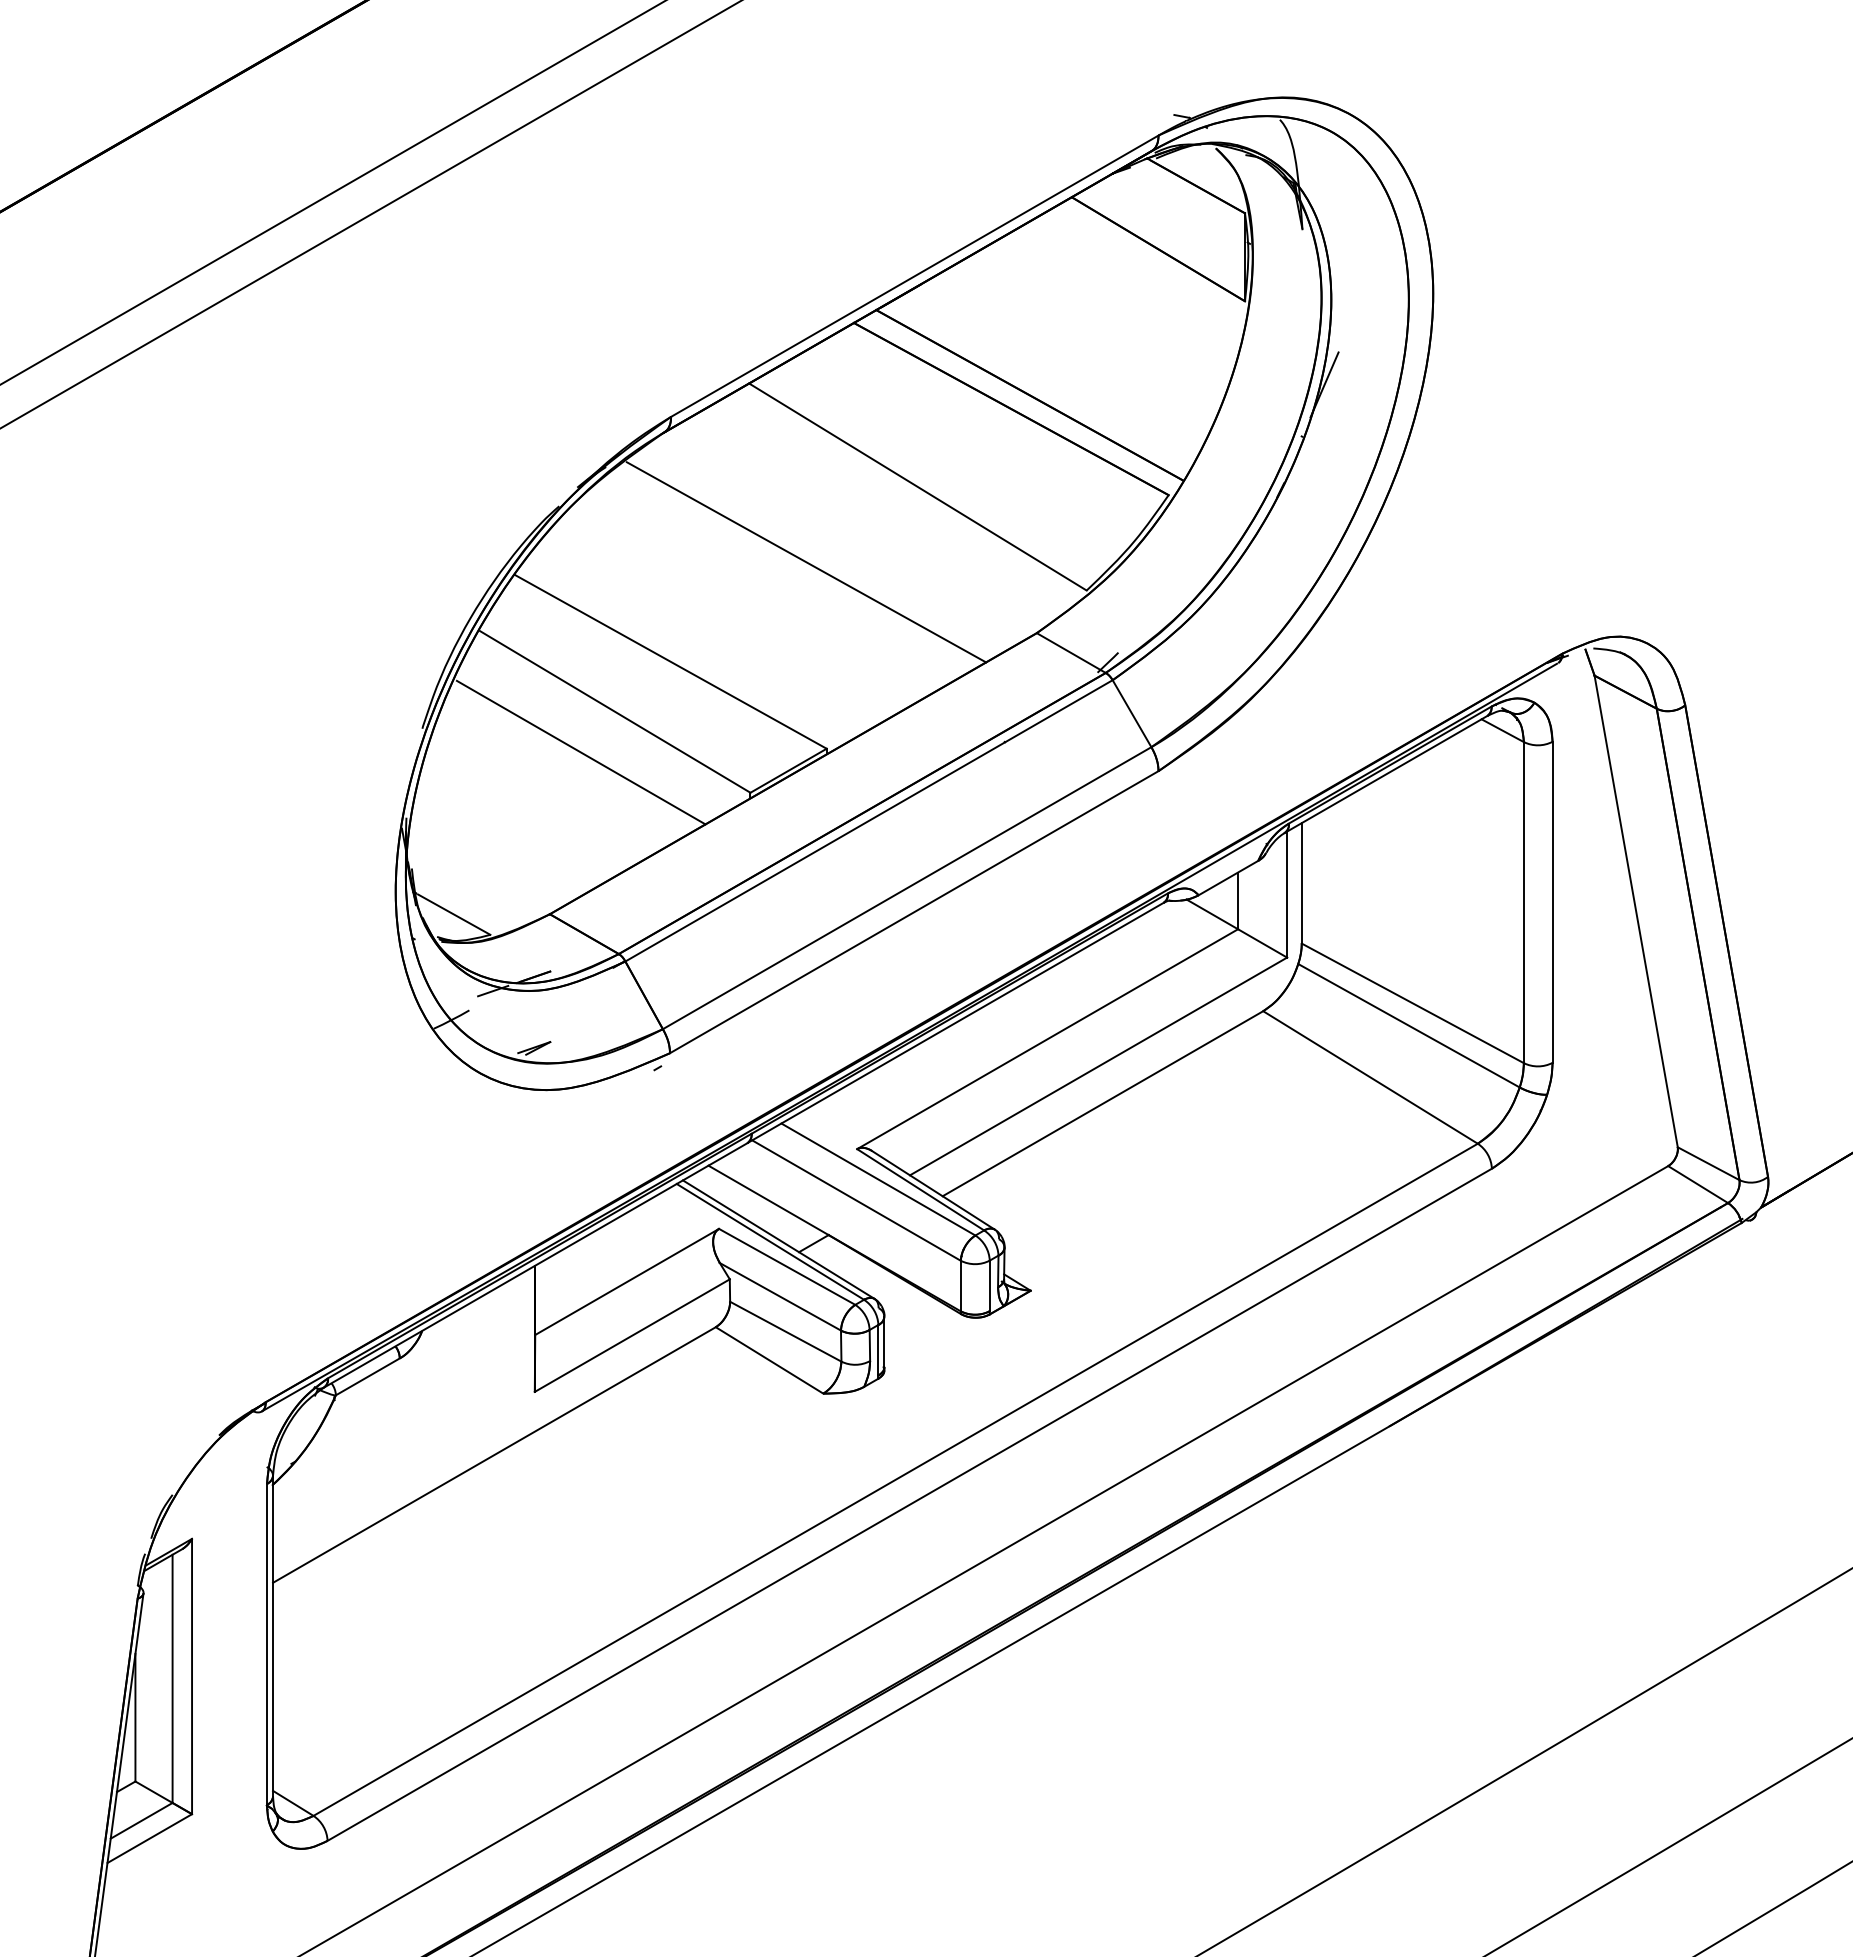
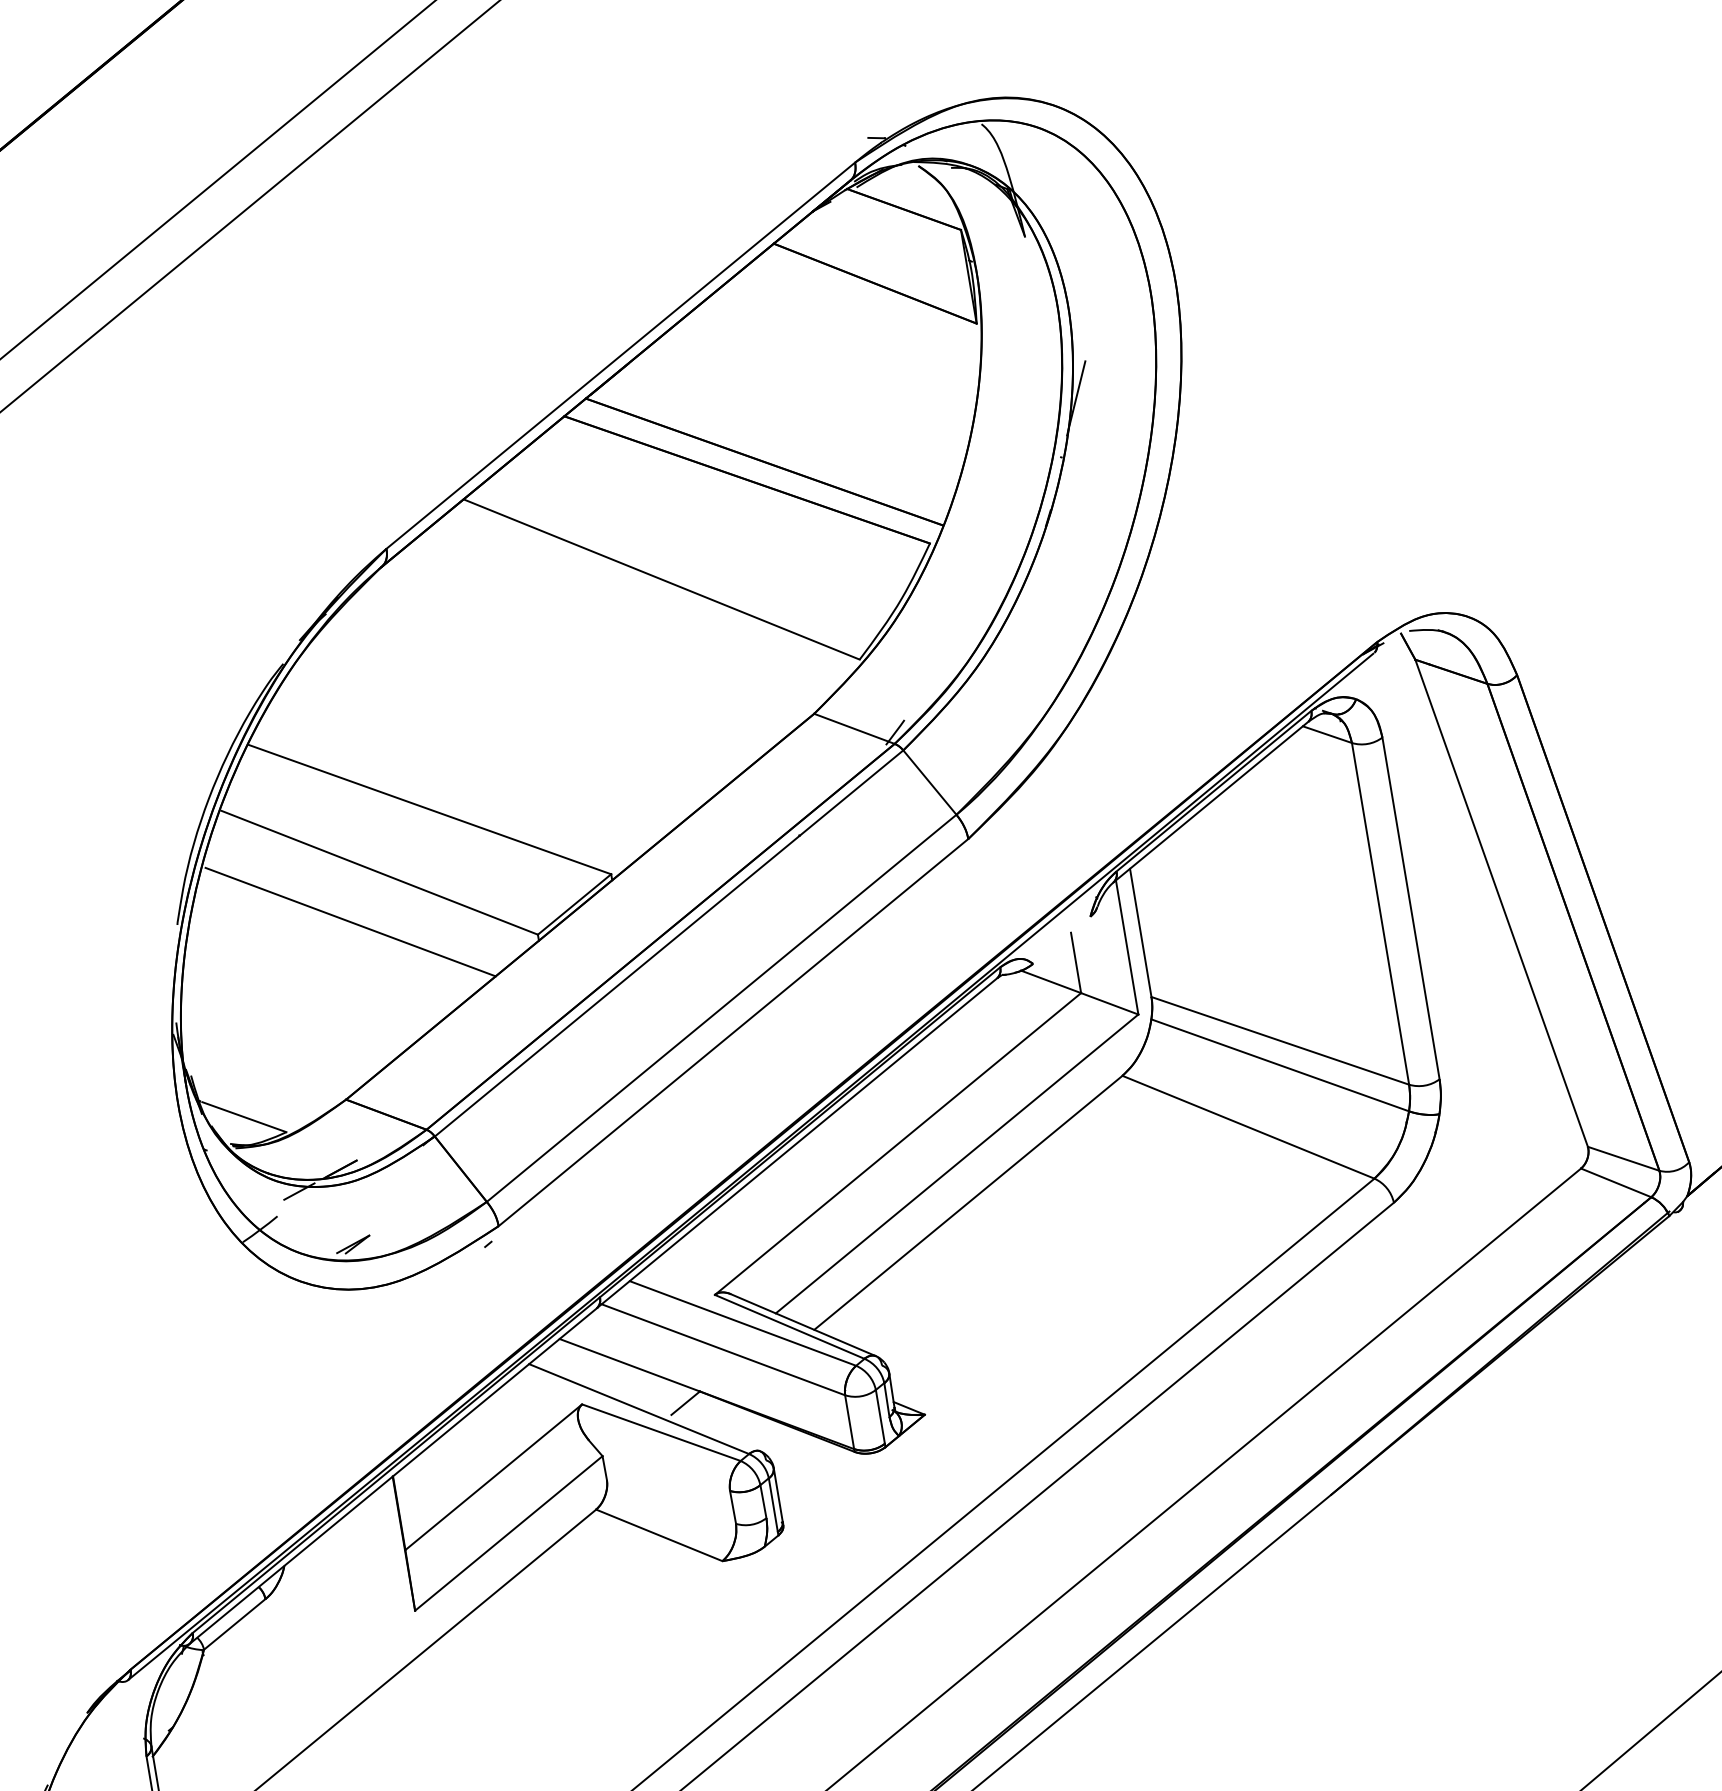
line: (806, 562) -> (556, 679), removed
line: (1228, 877) -> (1061, 939), removed
line: (778, 1239) -> (647, 1405), removed
line: (779, 1296) -> (658, 1465), removed
line: (785, 1331) -> (671, 1501), removed

